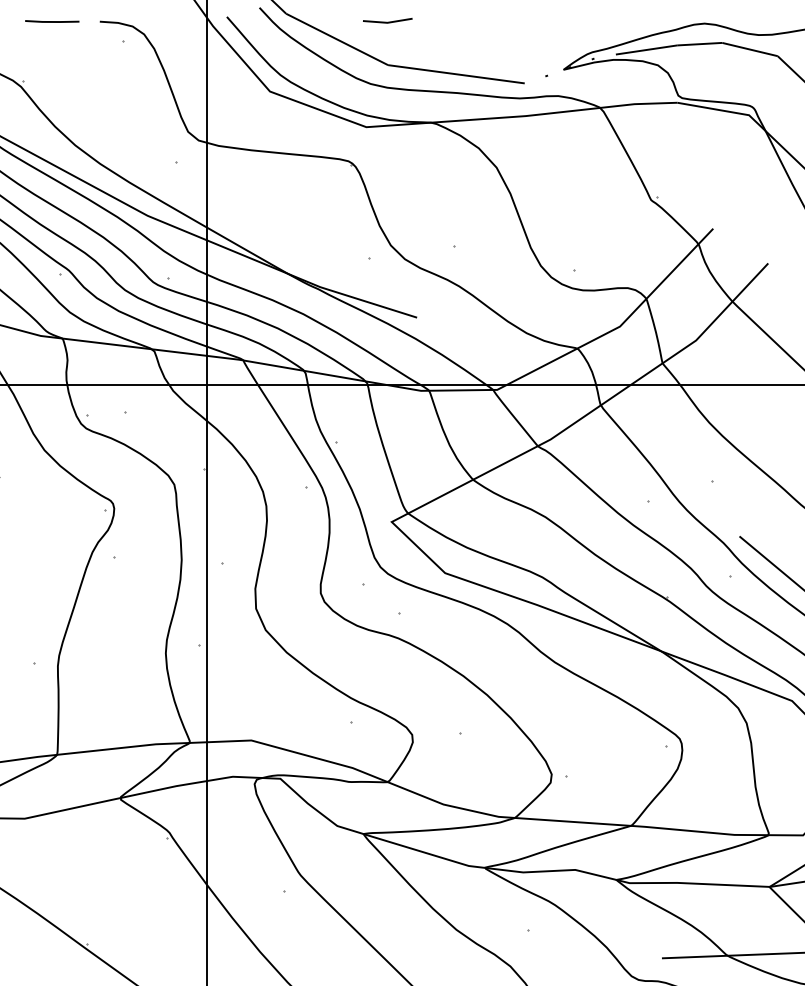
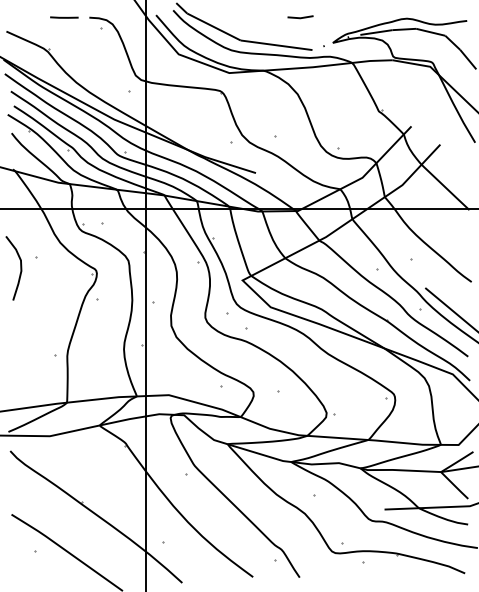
line: (387, 21) -> (300, 17), moved

